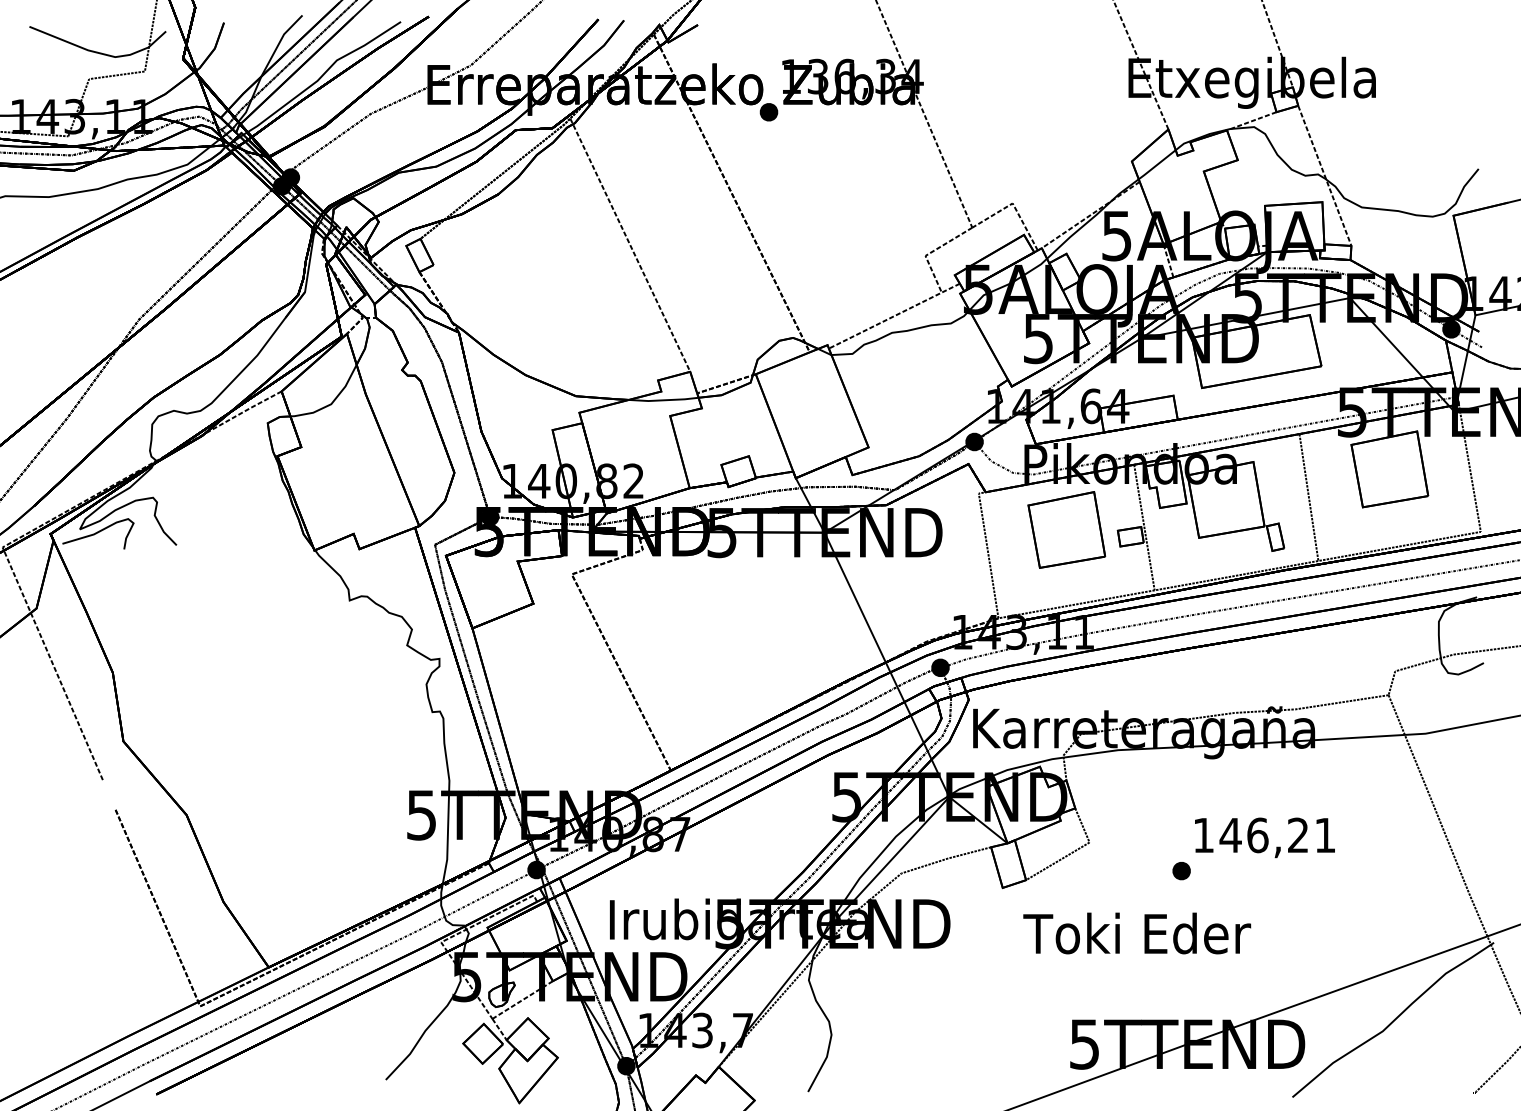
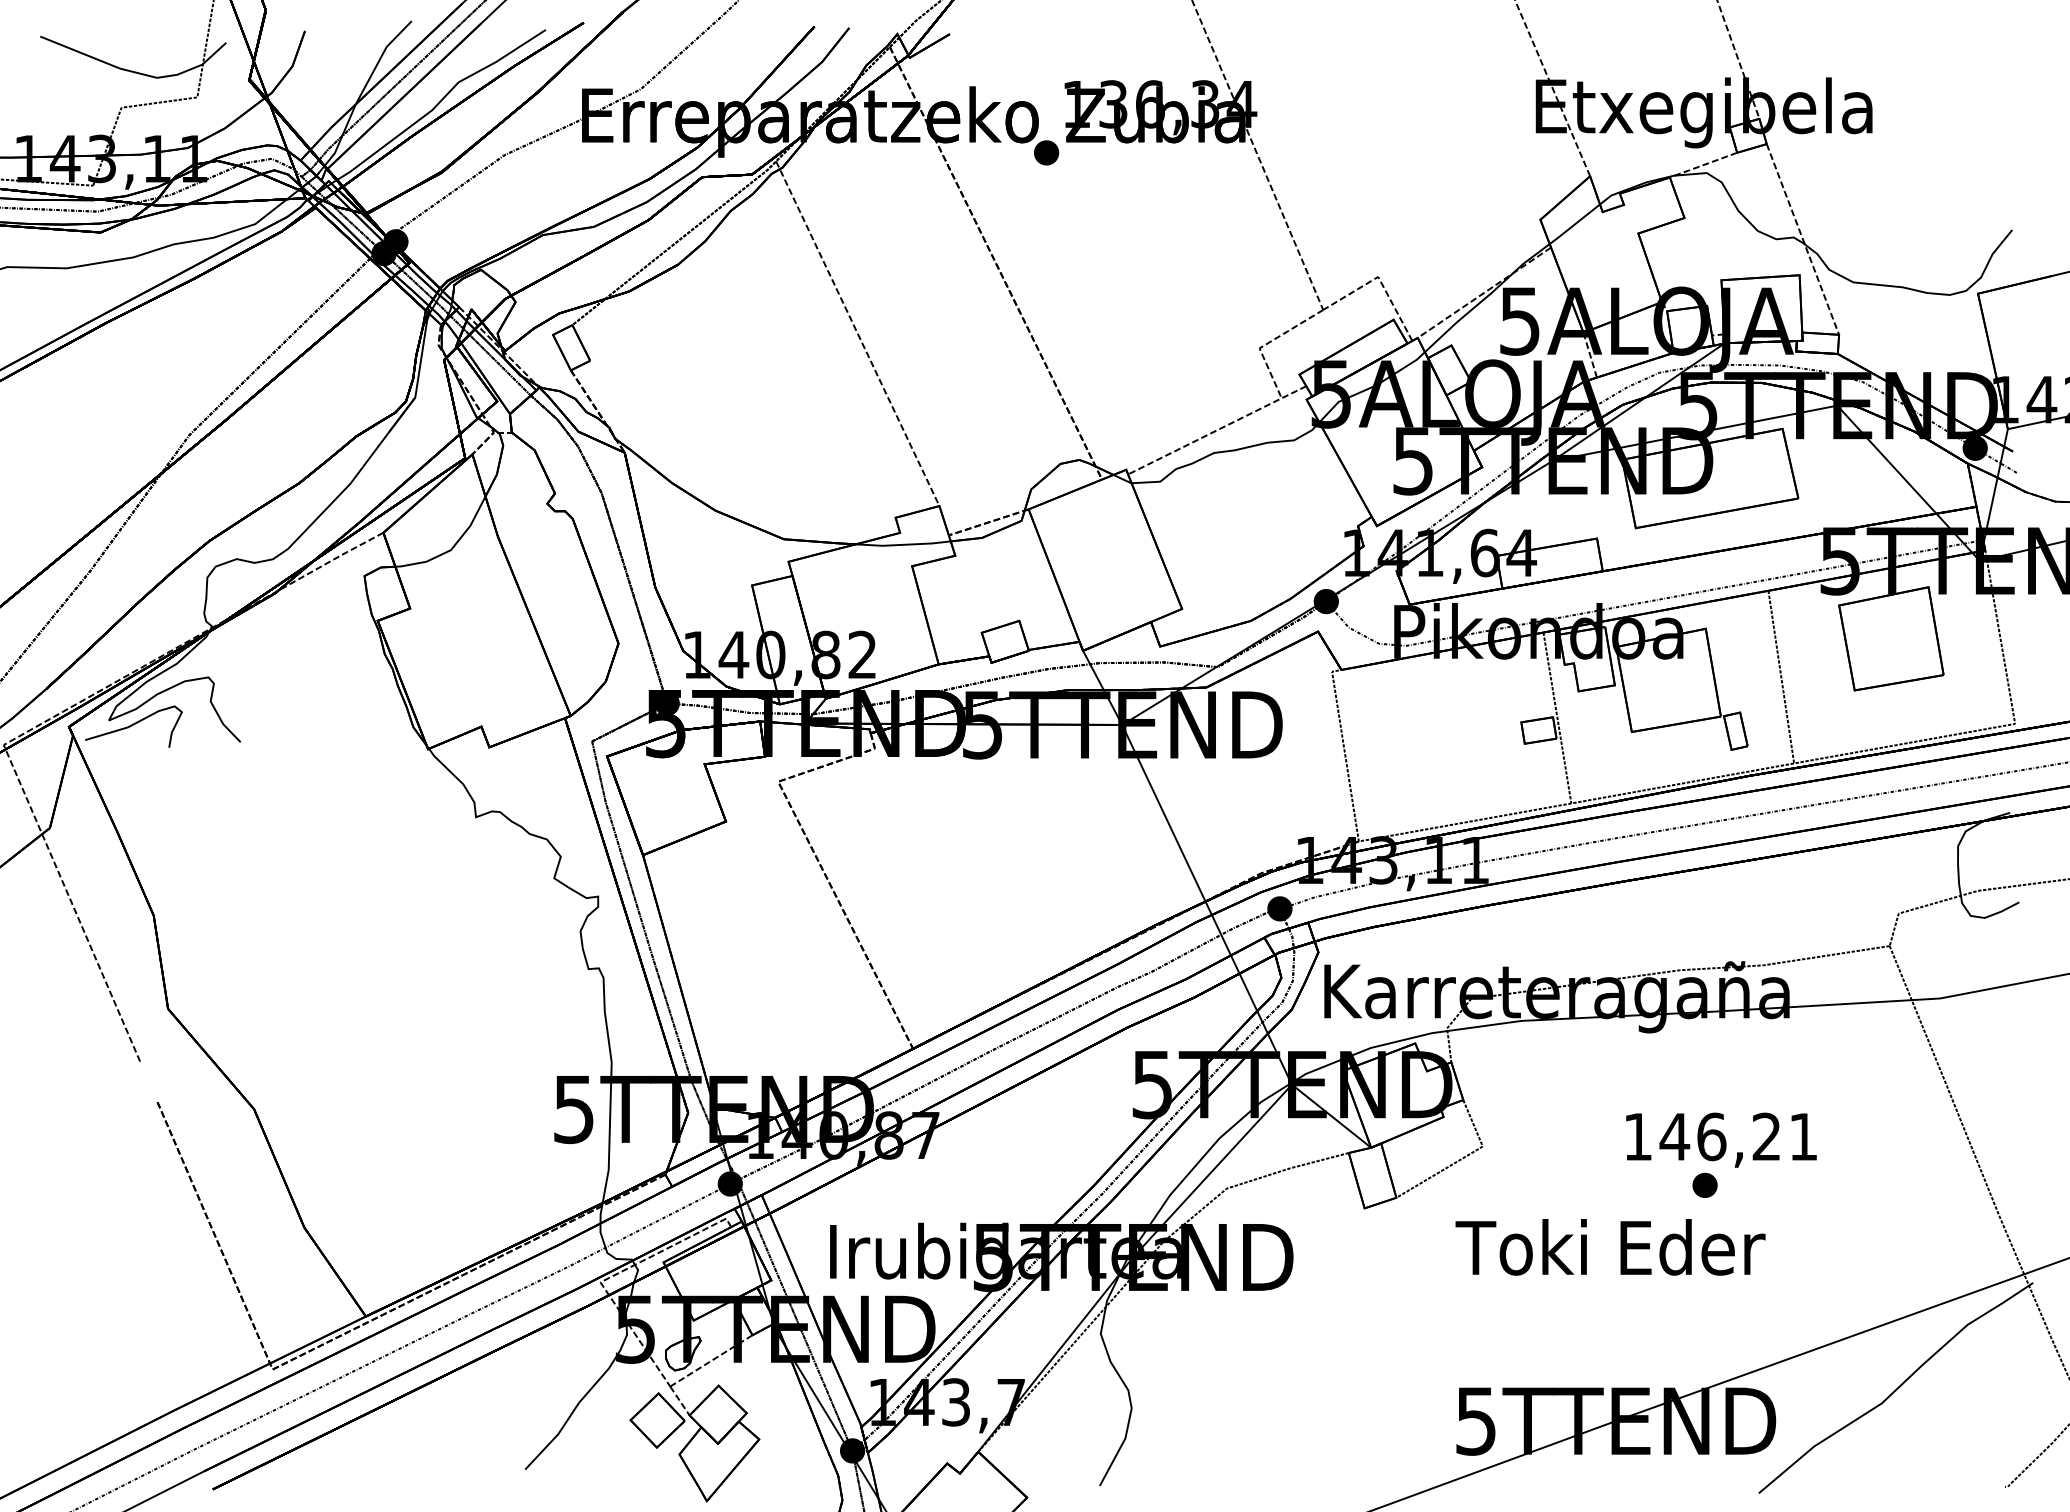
part: (1066, 529) -> (1451, 720), removed
part: (1181, 870) -> (1704, 1184), moved
text: (1137, 933) -> (1610, 1247), moved

